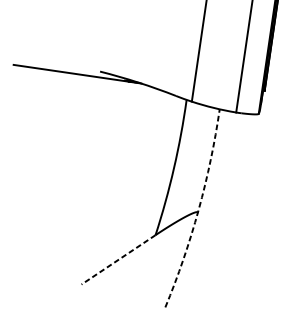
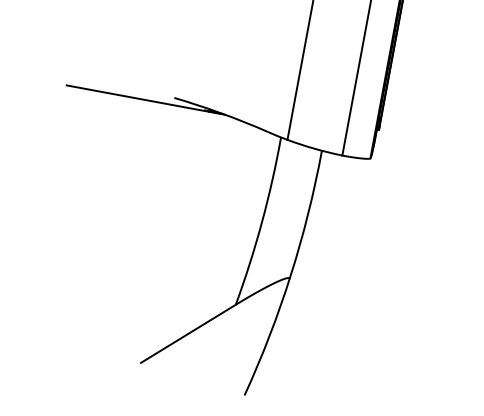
arc: (198, 210) -> (290, 275), dashed -> solid
line: (118, 259) -> (188, 333), dashed -> solid

